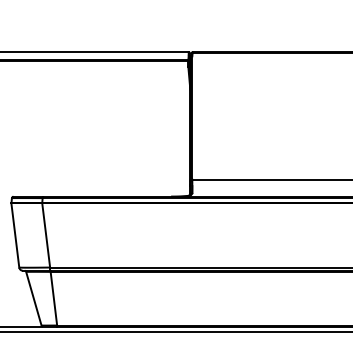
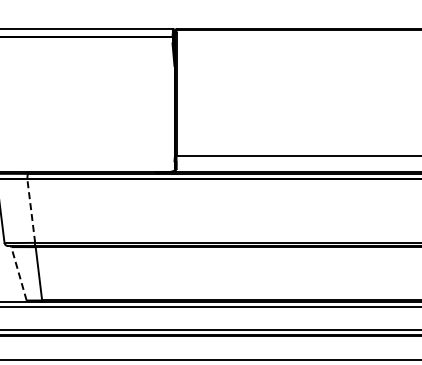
line: (46, 234) -> (31, 210), solid -> dashed
line: (34, 298) -> (19, 273), solid -> dashed

